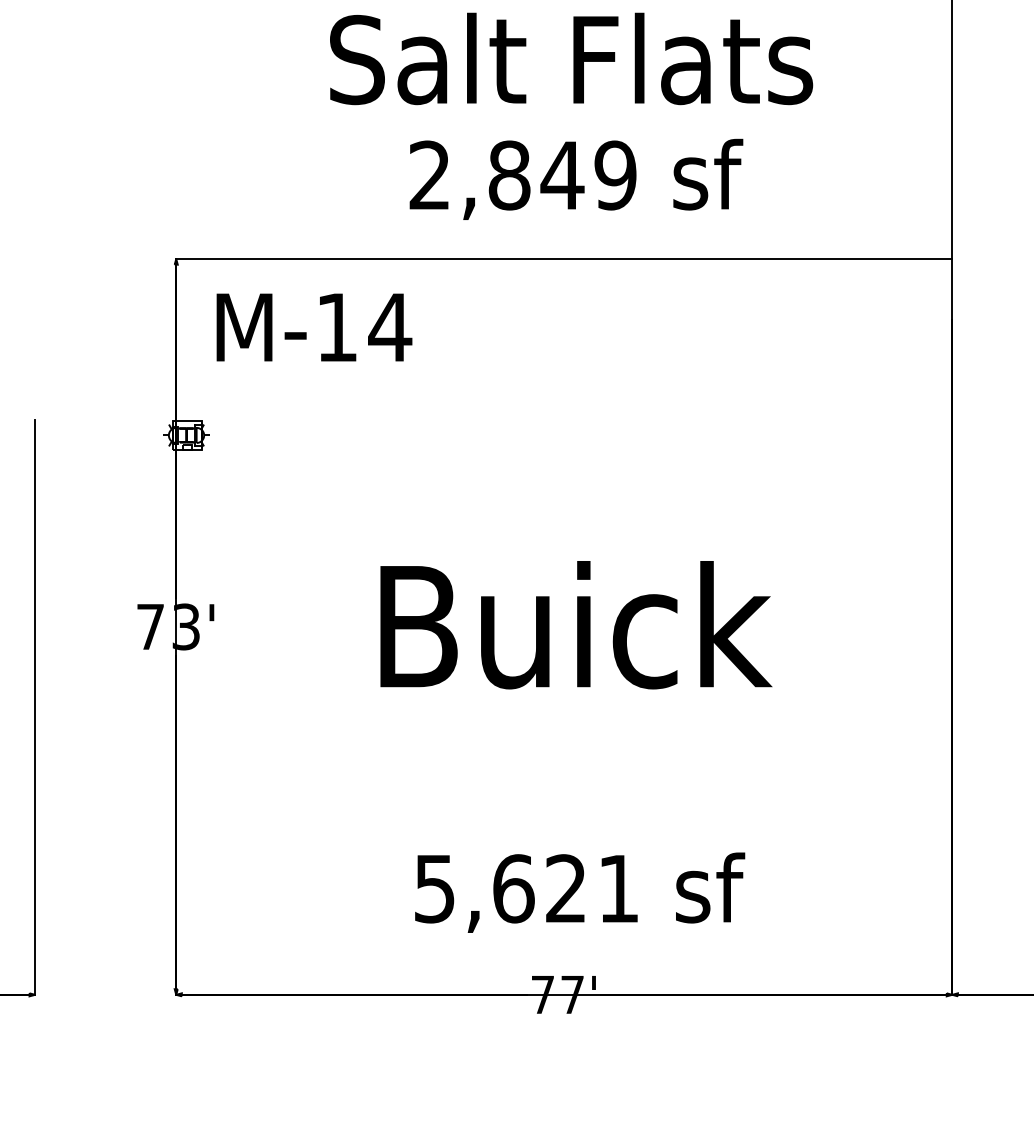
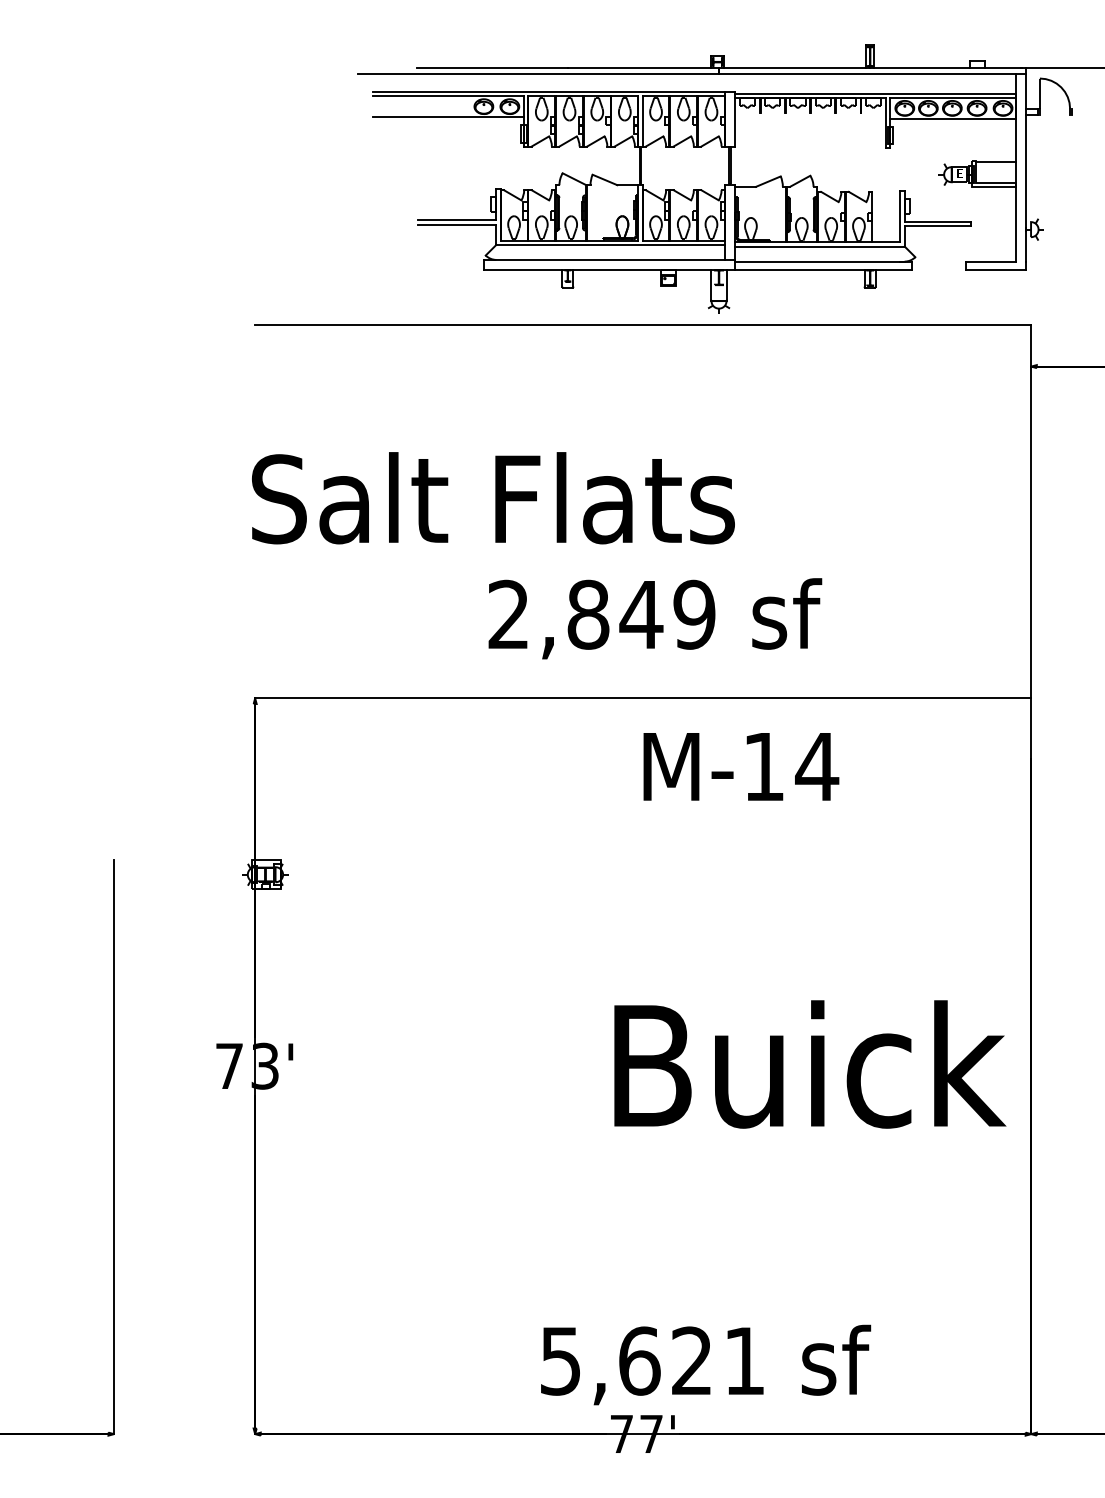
text: (571, 59) -> (493, 498), moved
text: (314, 327) -> (741, 766), moved
text: (576, 625) -> (810, 1064), moved
text: (580, 892) -> (706, 1364), moved

